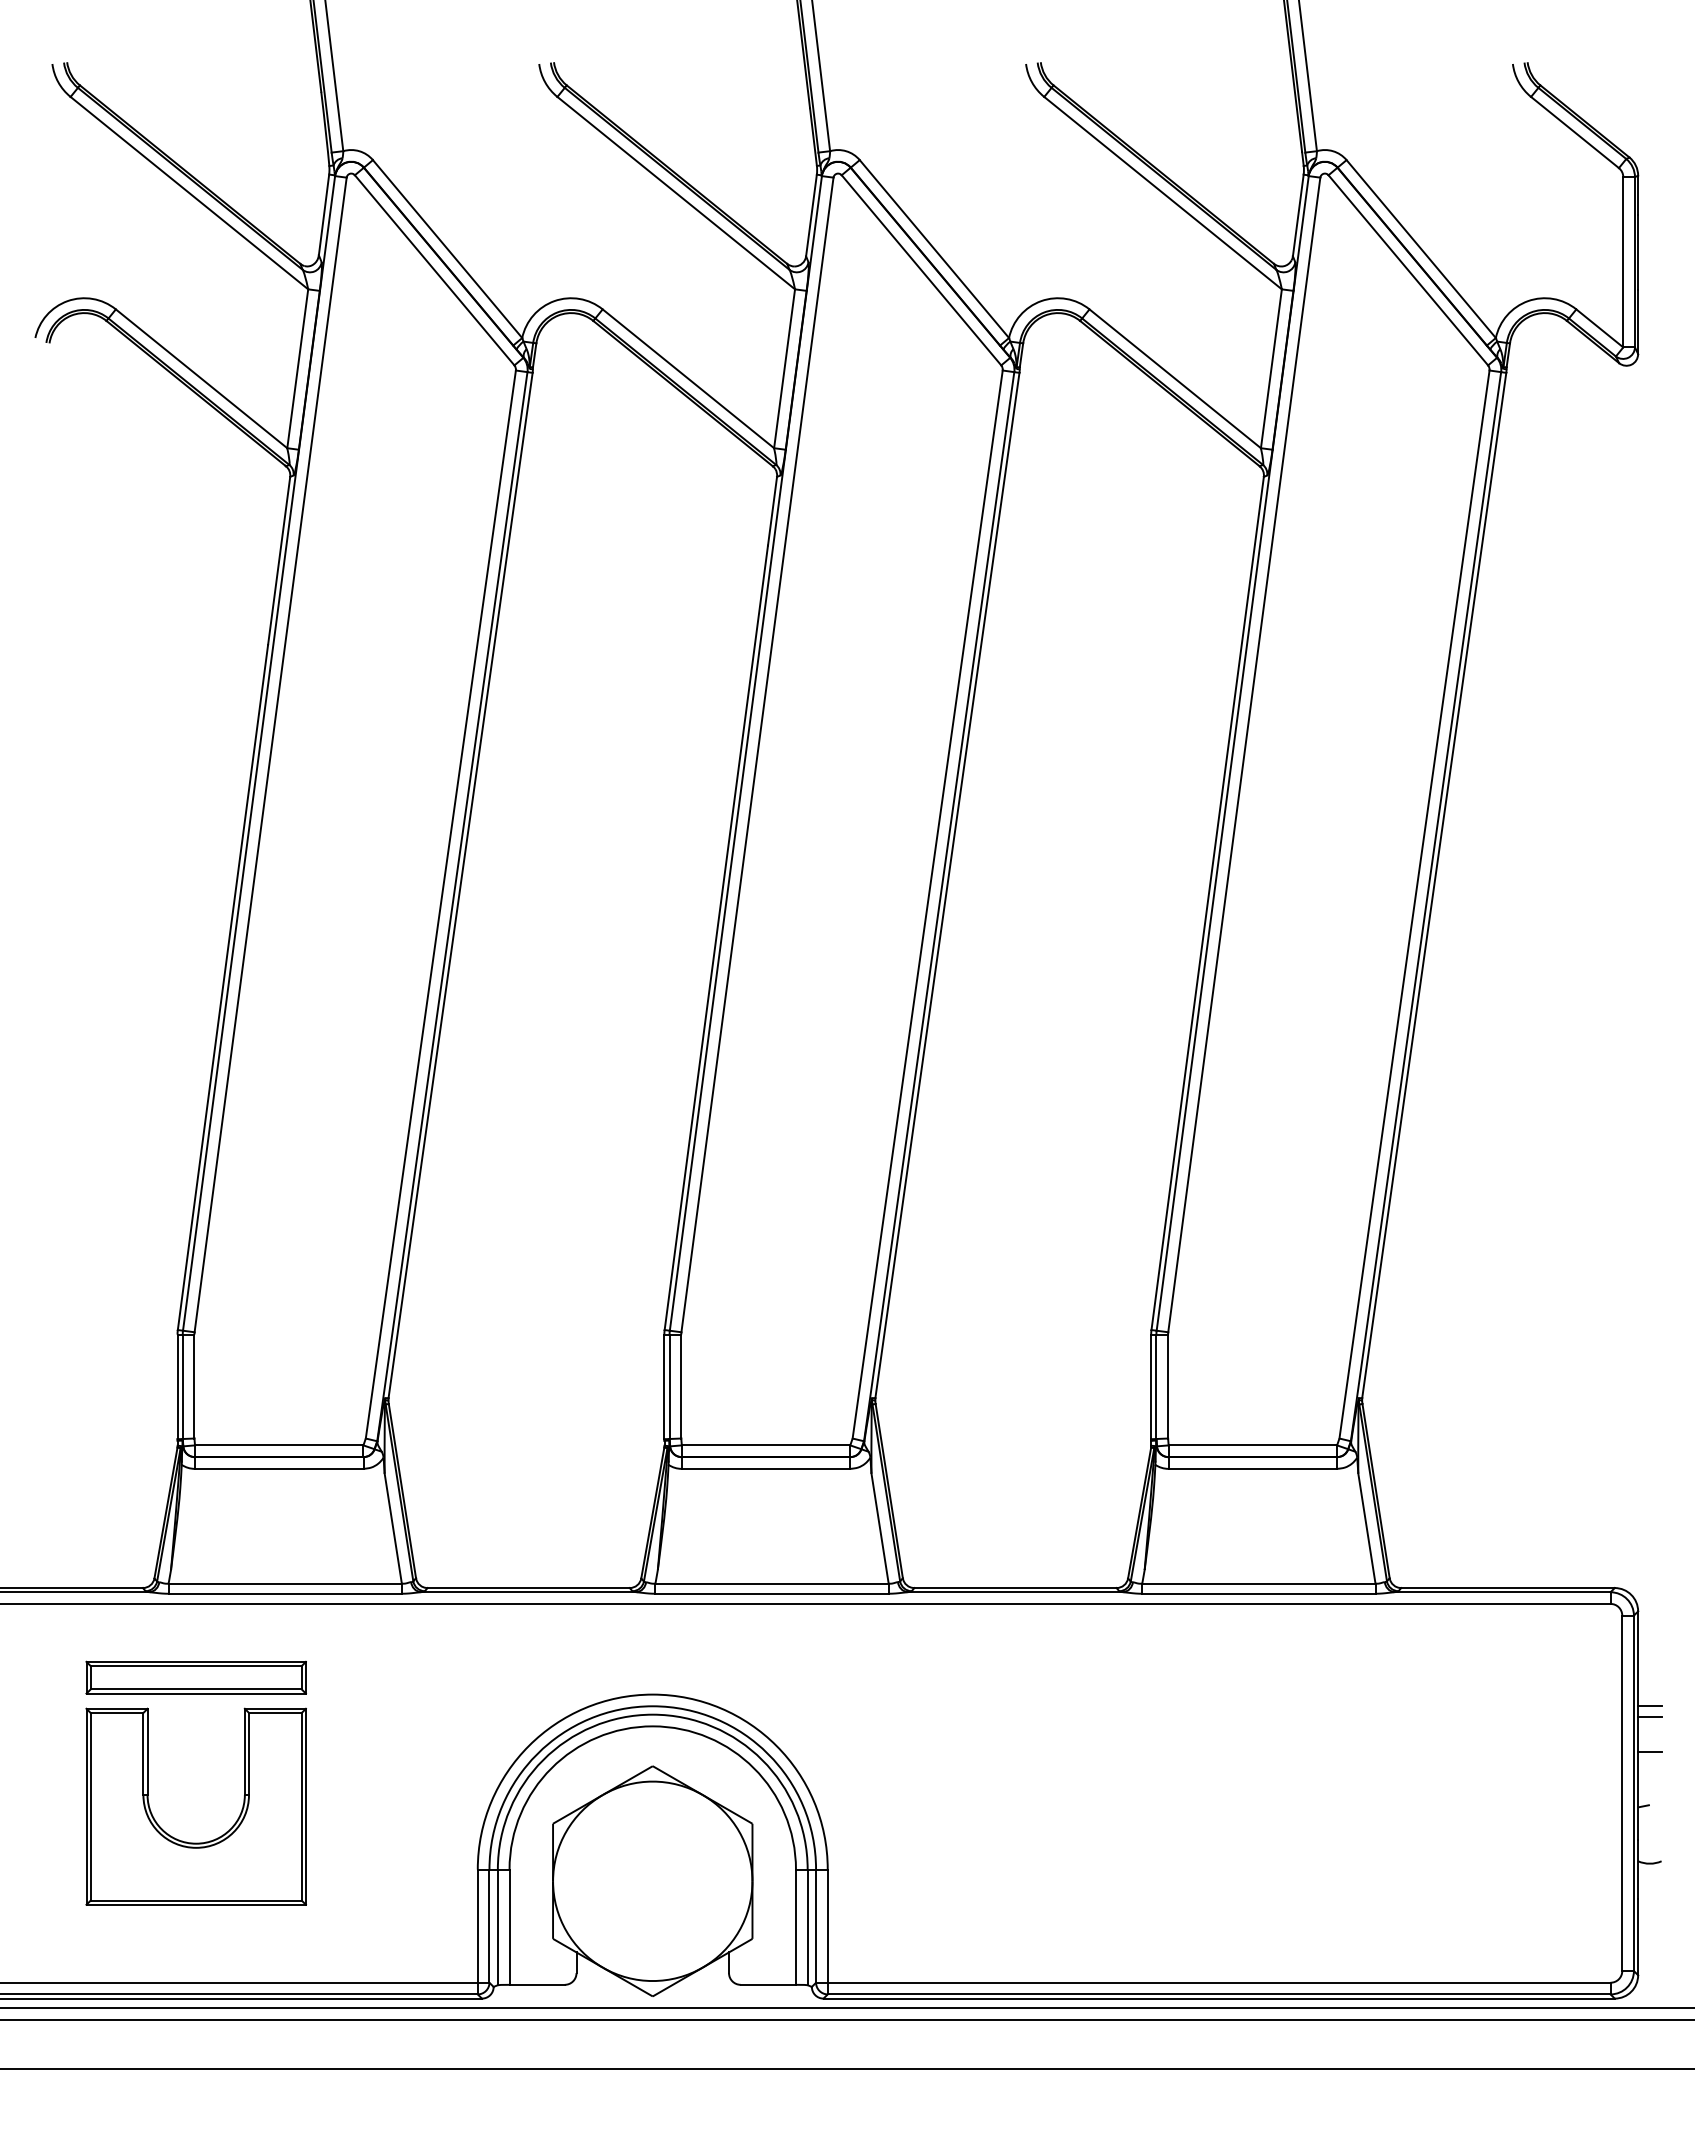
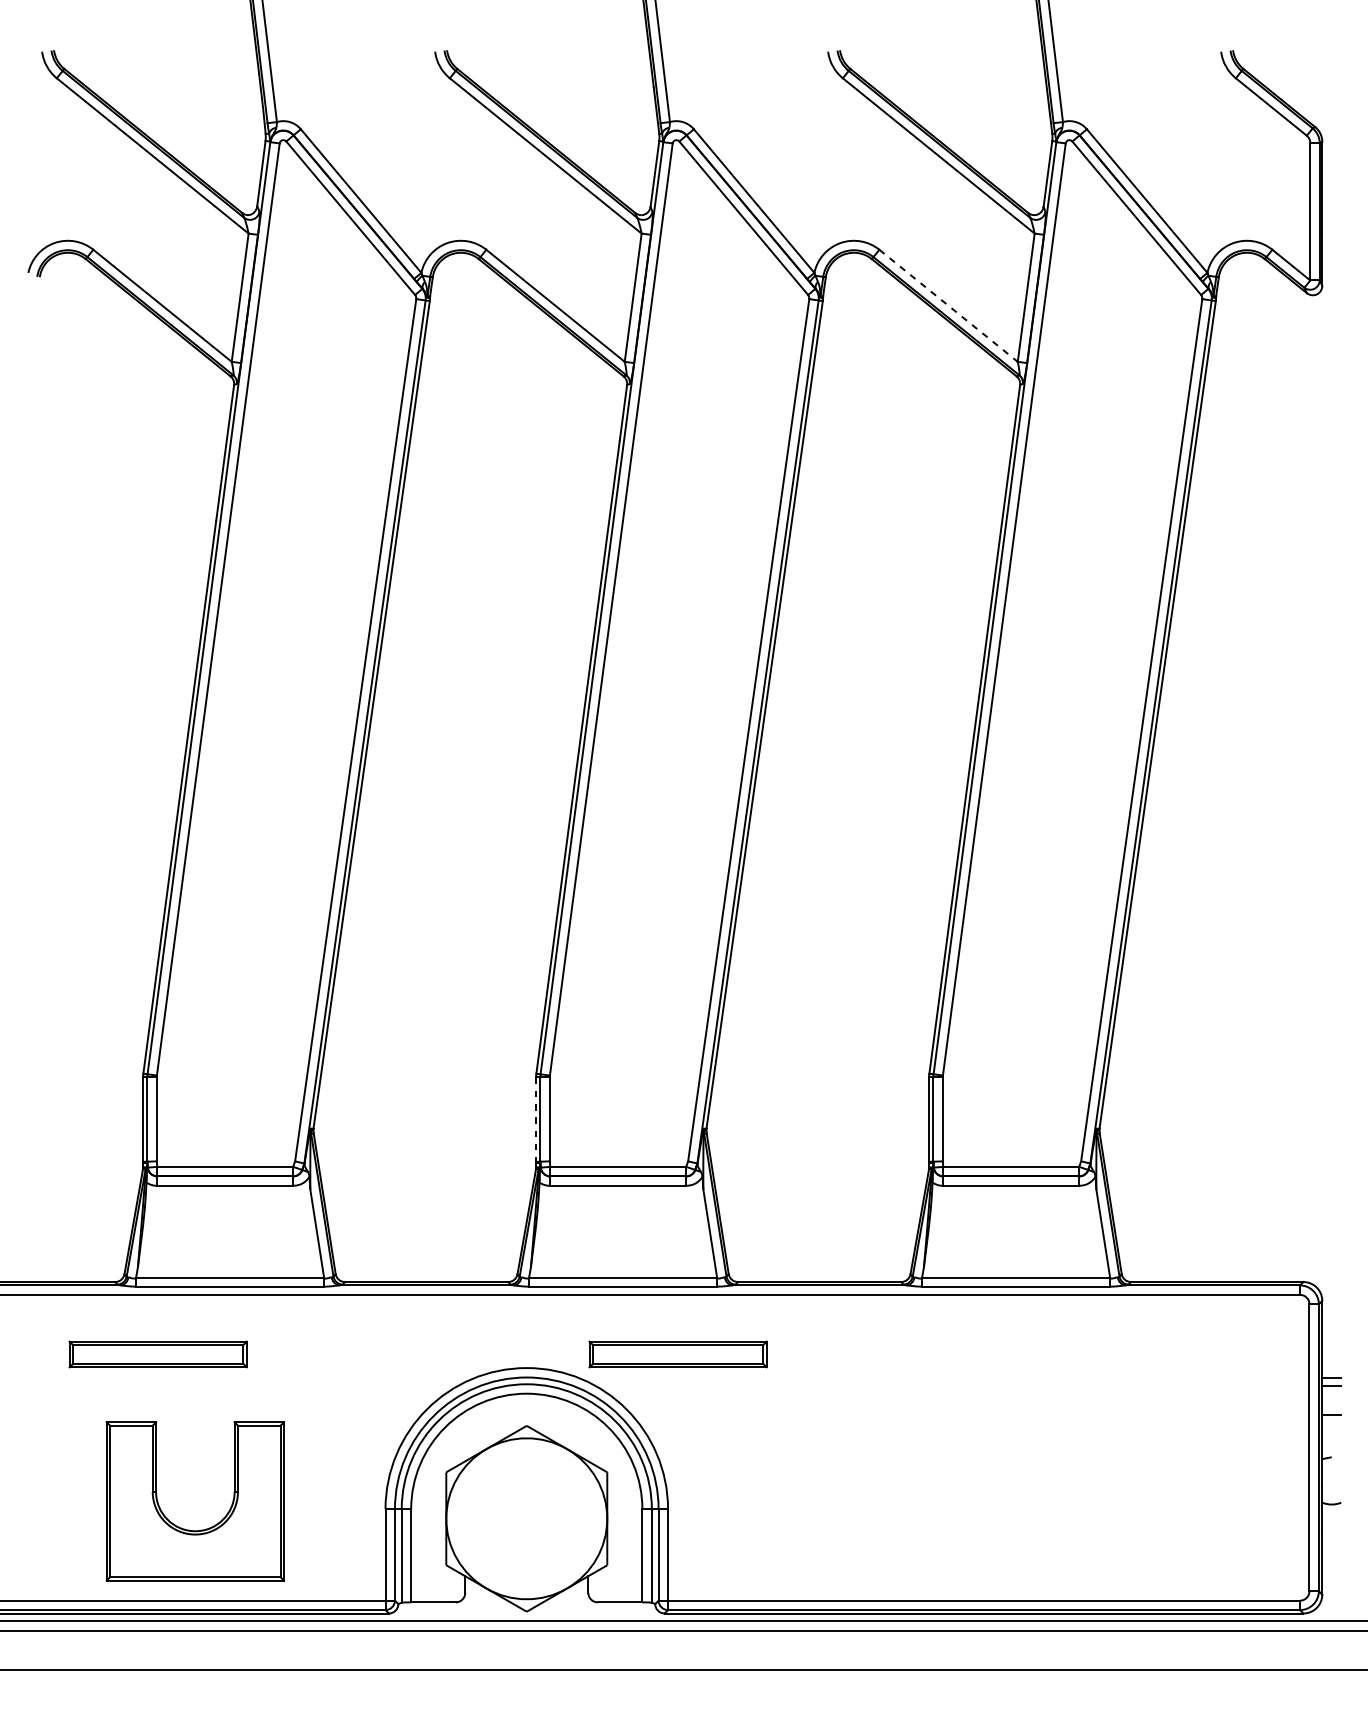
line: (1175, 379) -> (948, 306), solid -> dashed
line: (664, 1387) -> (536, 1120), solid -> dashed
part: (839, 1677) -> (677, 1354), added
part: (195, 1842) -> (194, 1530), moved

